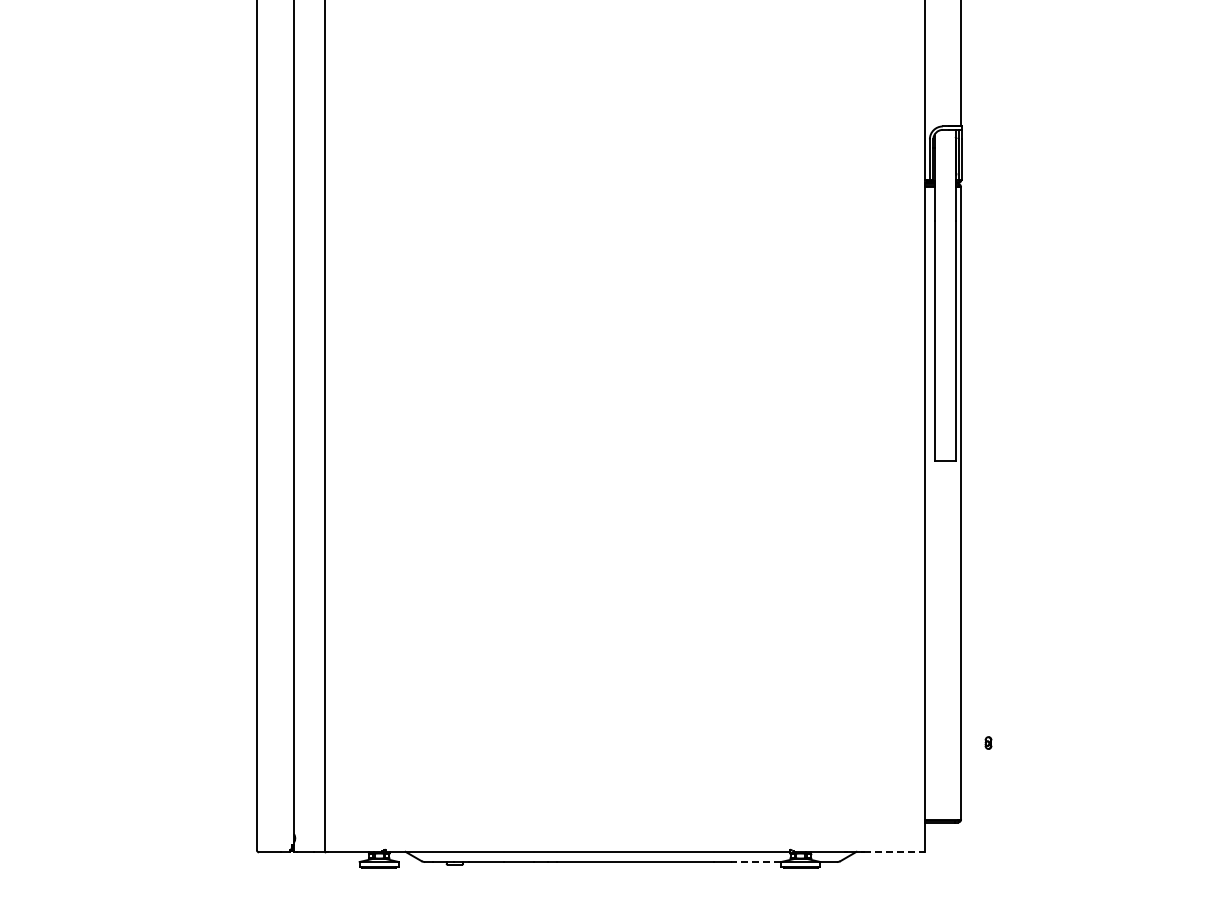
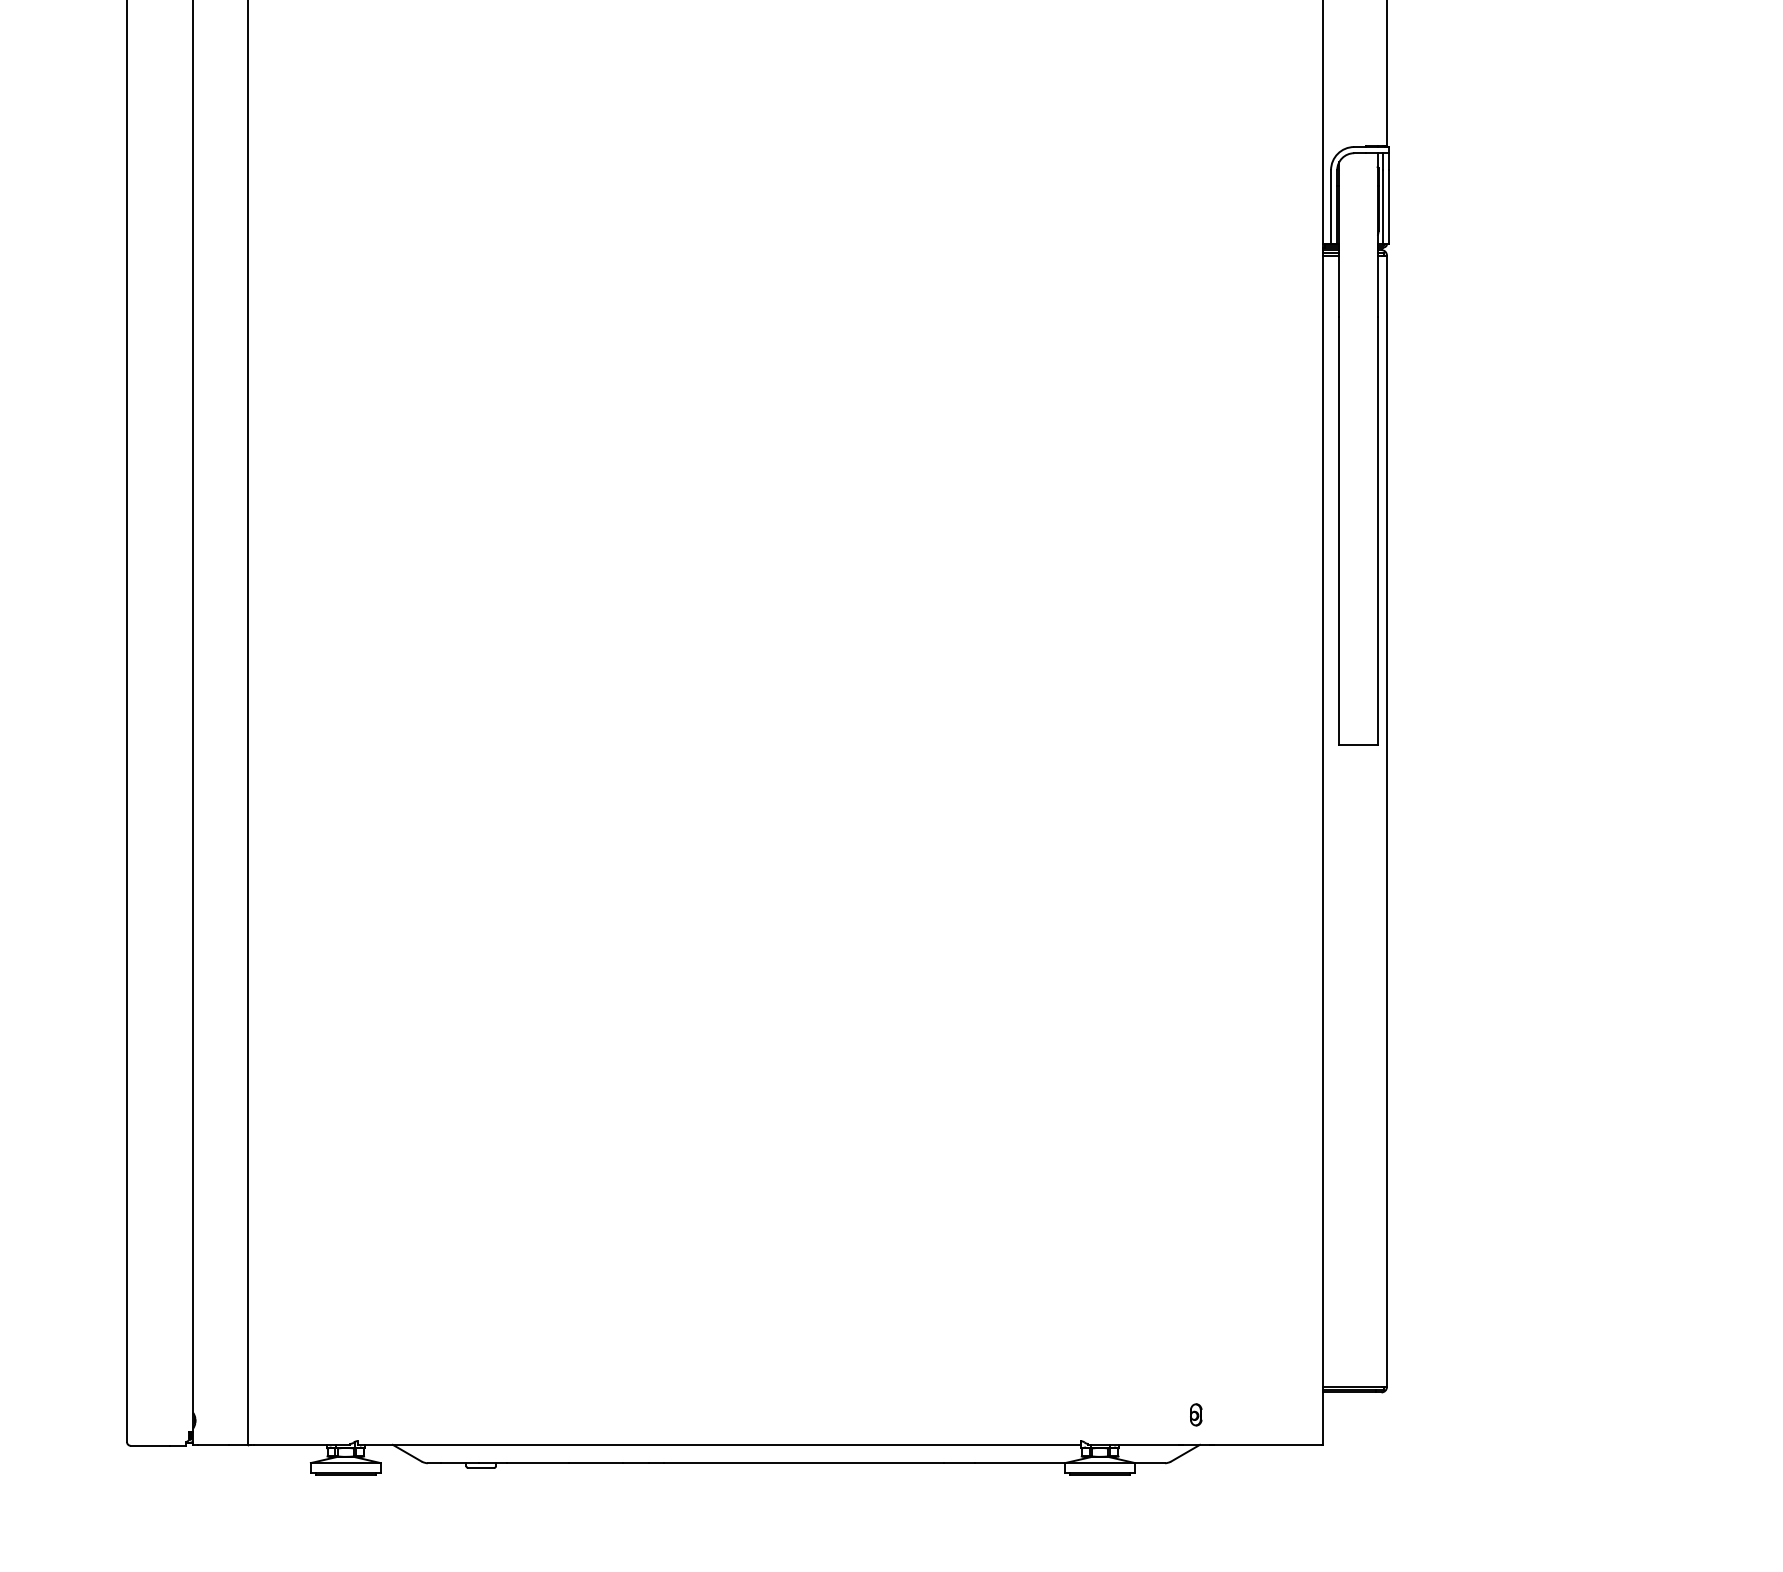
part: (988, 742) -> (1196, 1413), moved
line: (895, 851) -> (1269, 1444), dashed -> solid
line: (755, 862) -> (1019, 1463), dashed -> solid

